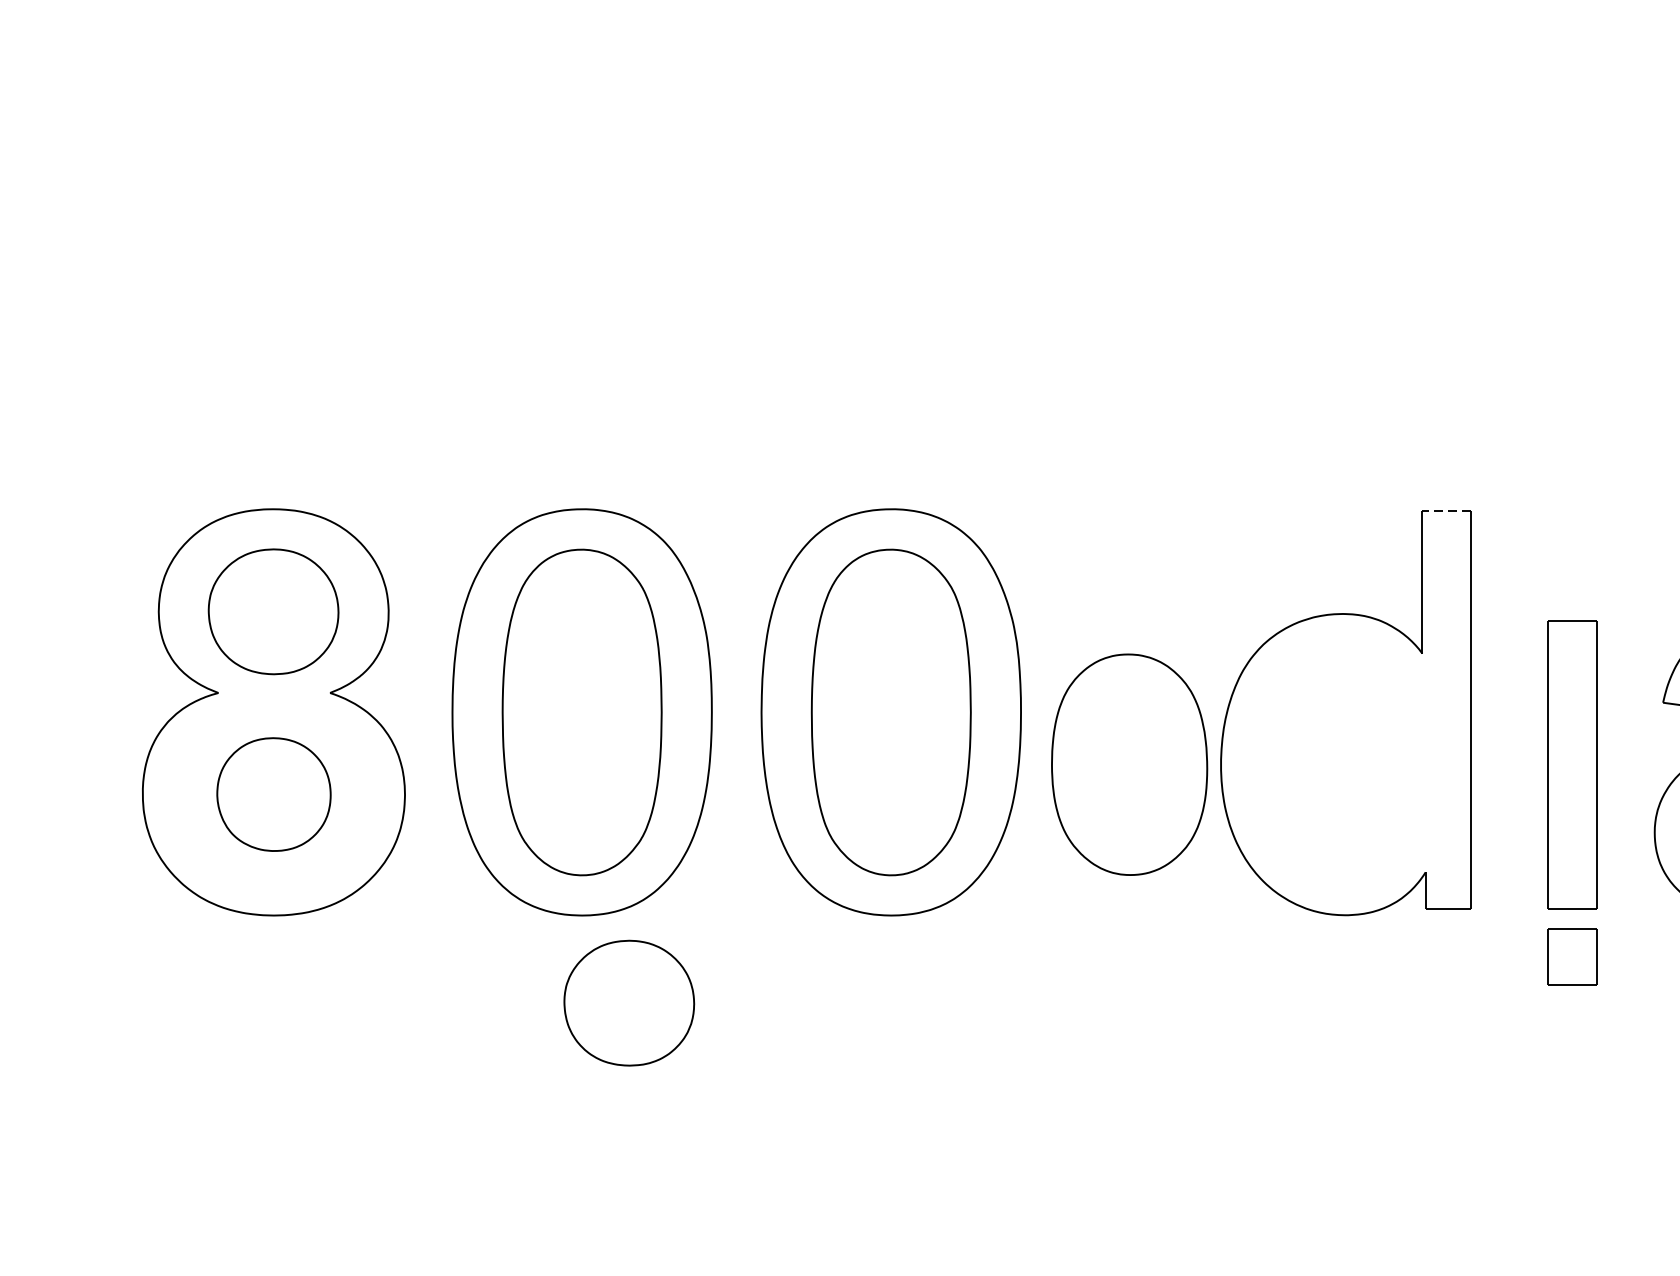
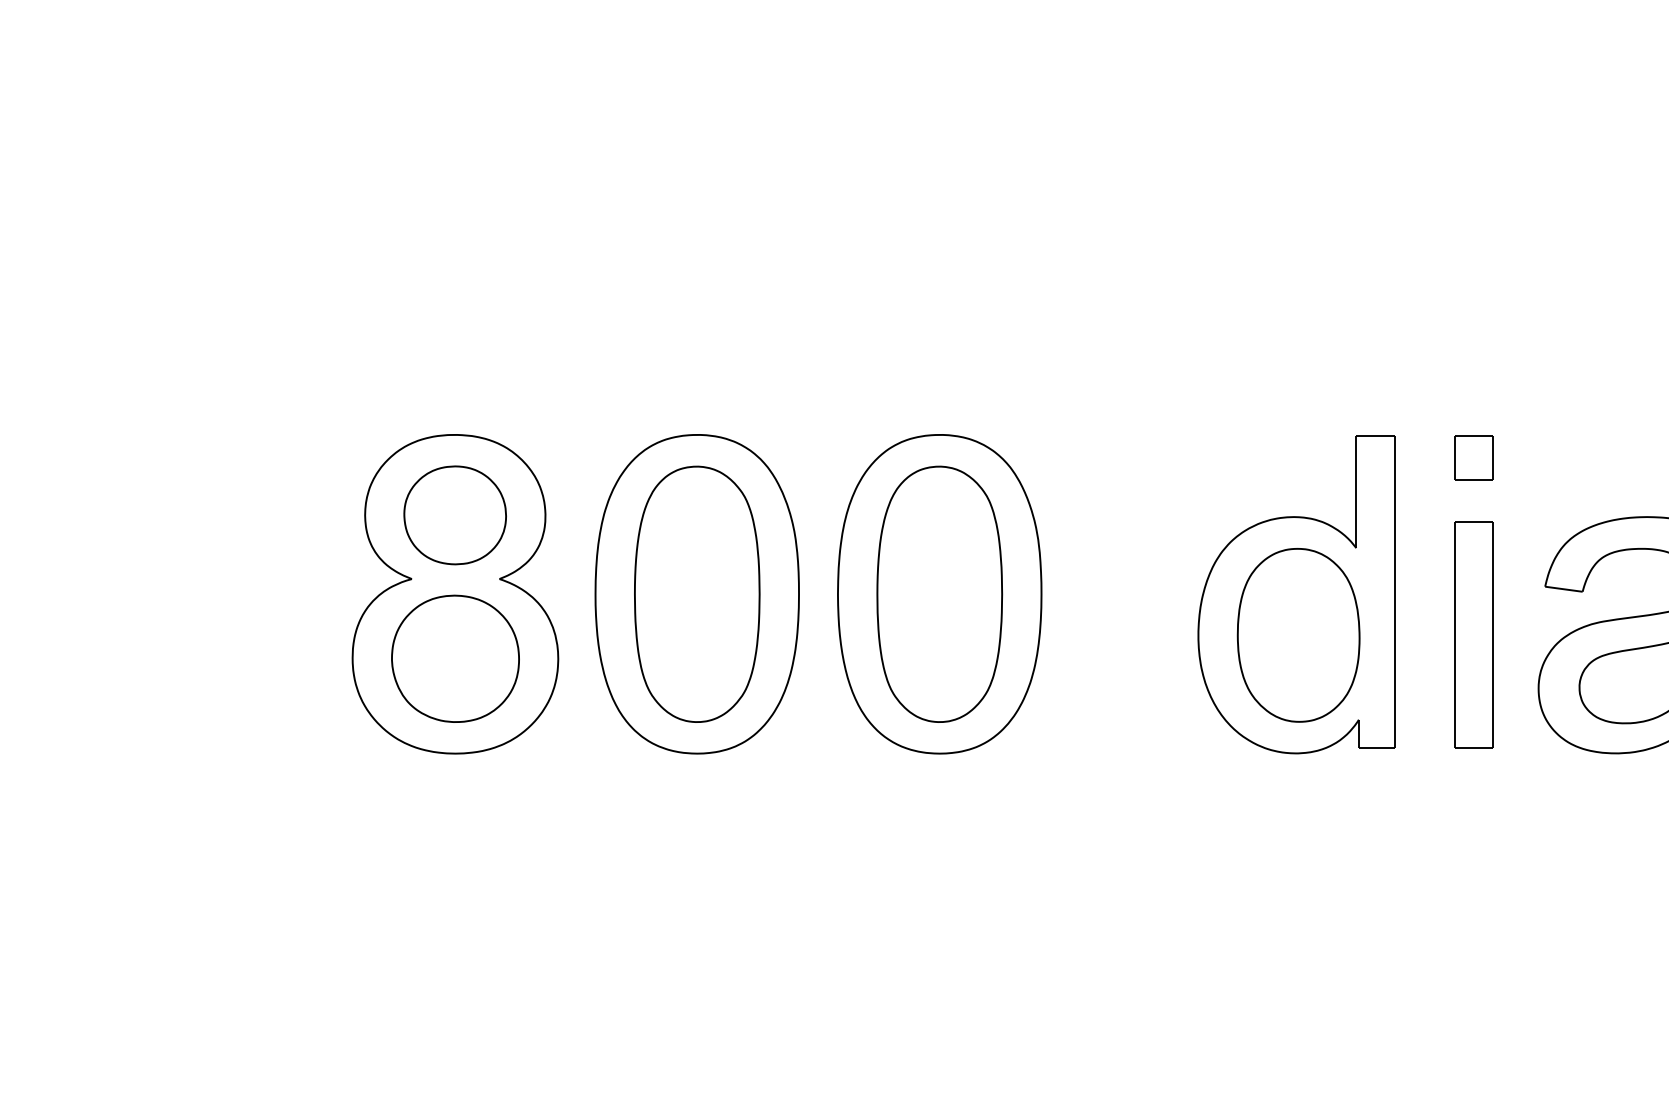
line: (1445, 511) -> (1374, 436), dashed -> solid
part: (1129, 764) -> (1298, 635), moved
part: (273, 794) -> (455, 658), size x1.43
part: (1571, 956) -> (1473, 457), moved
part: (628, 1003) -> (733, 822), removed

